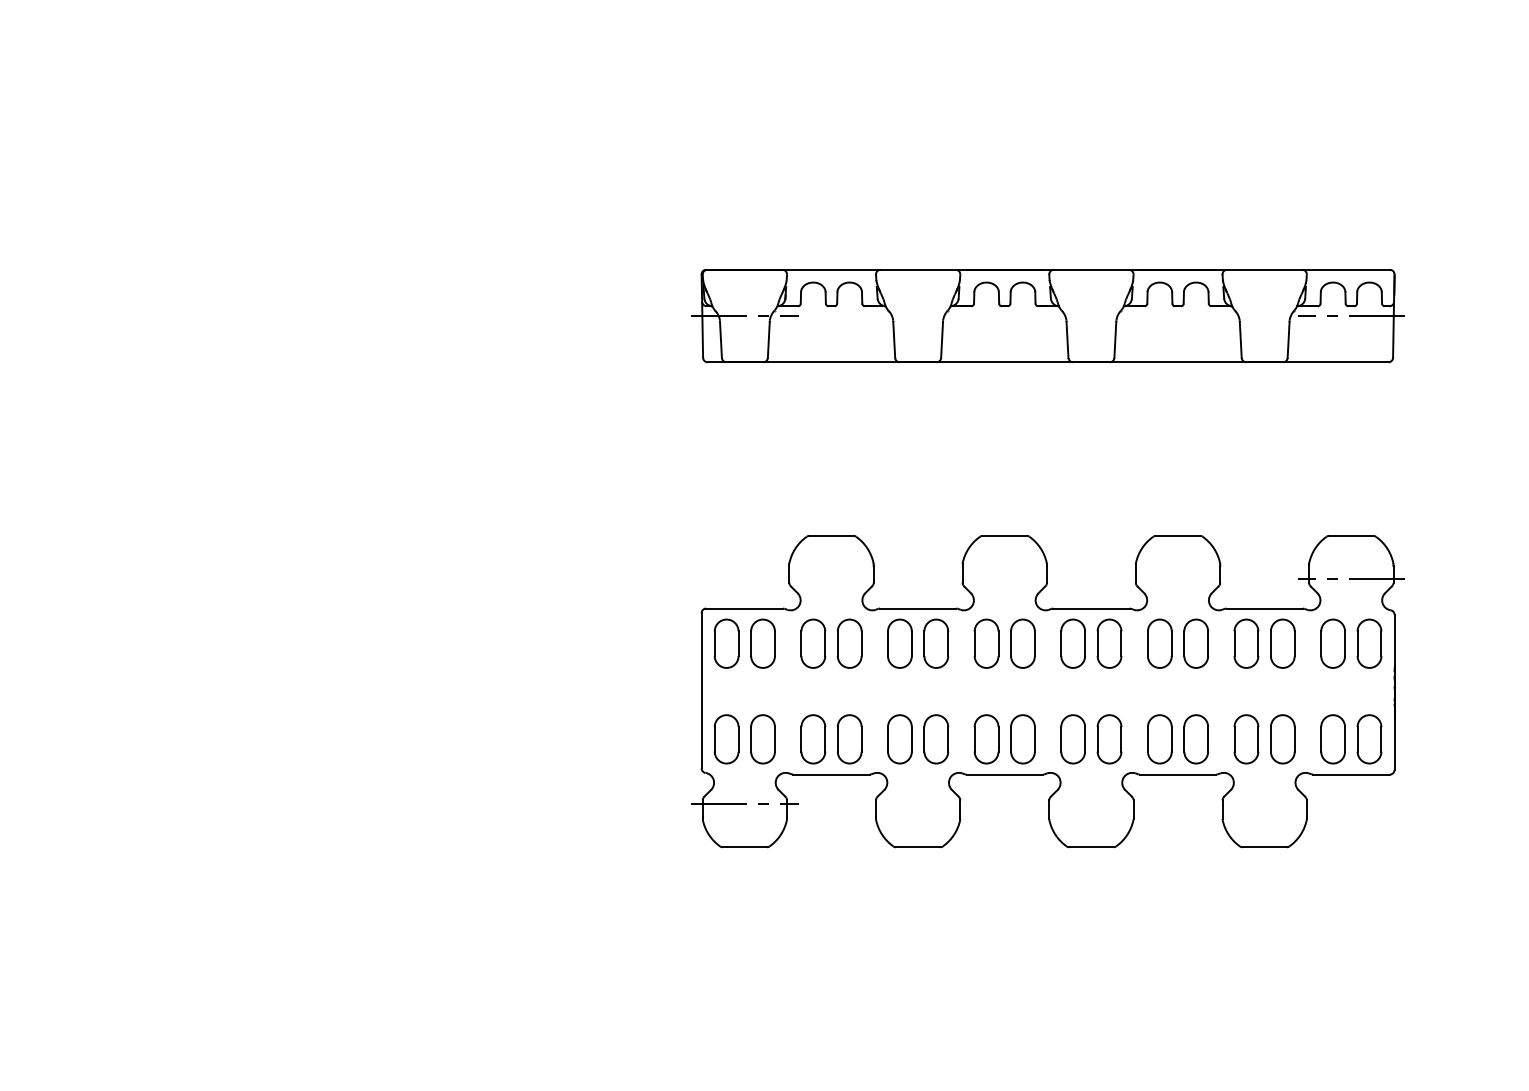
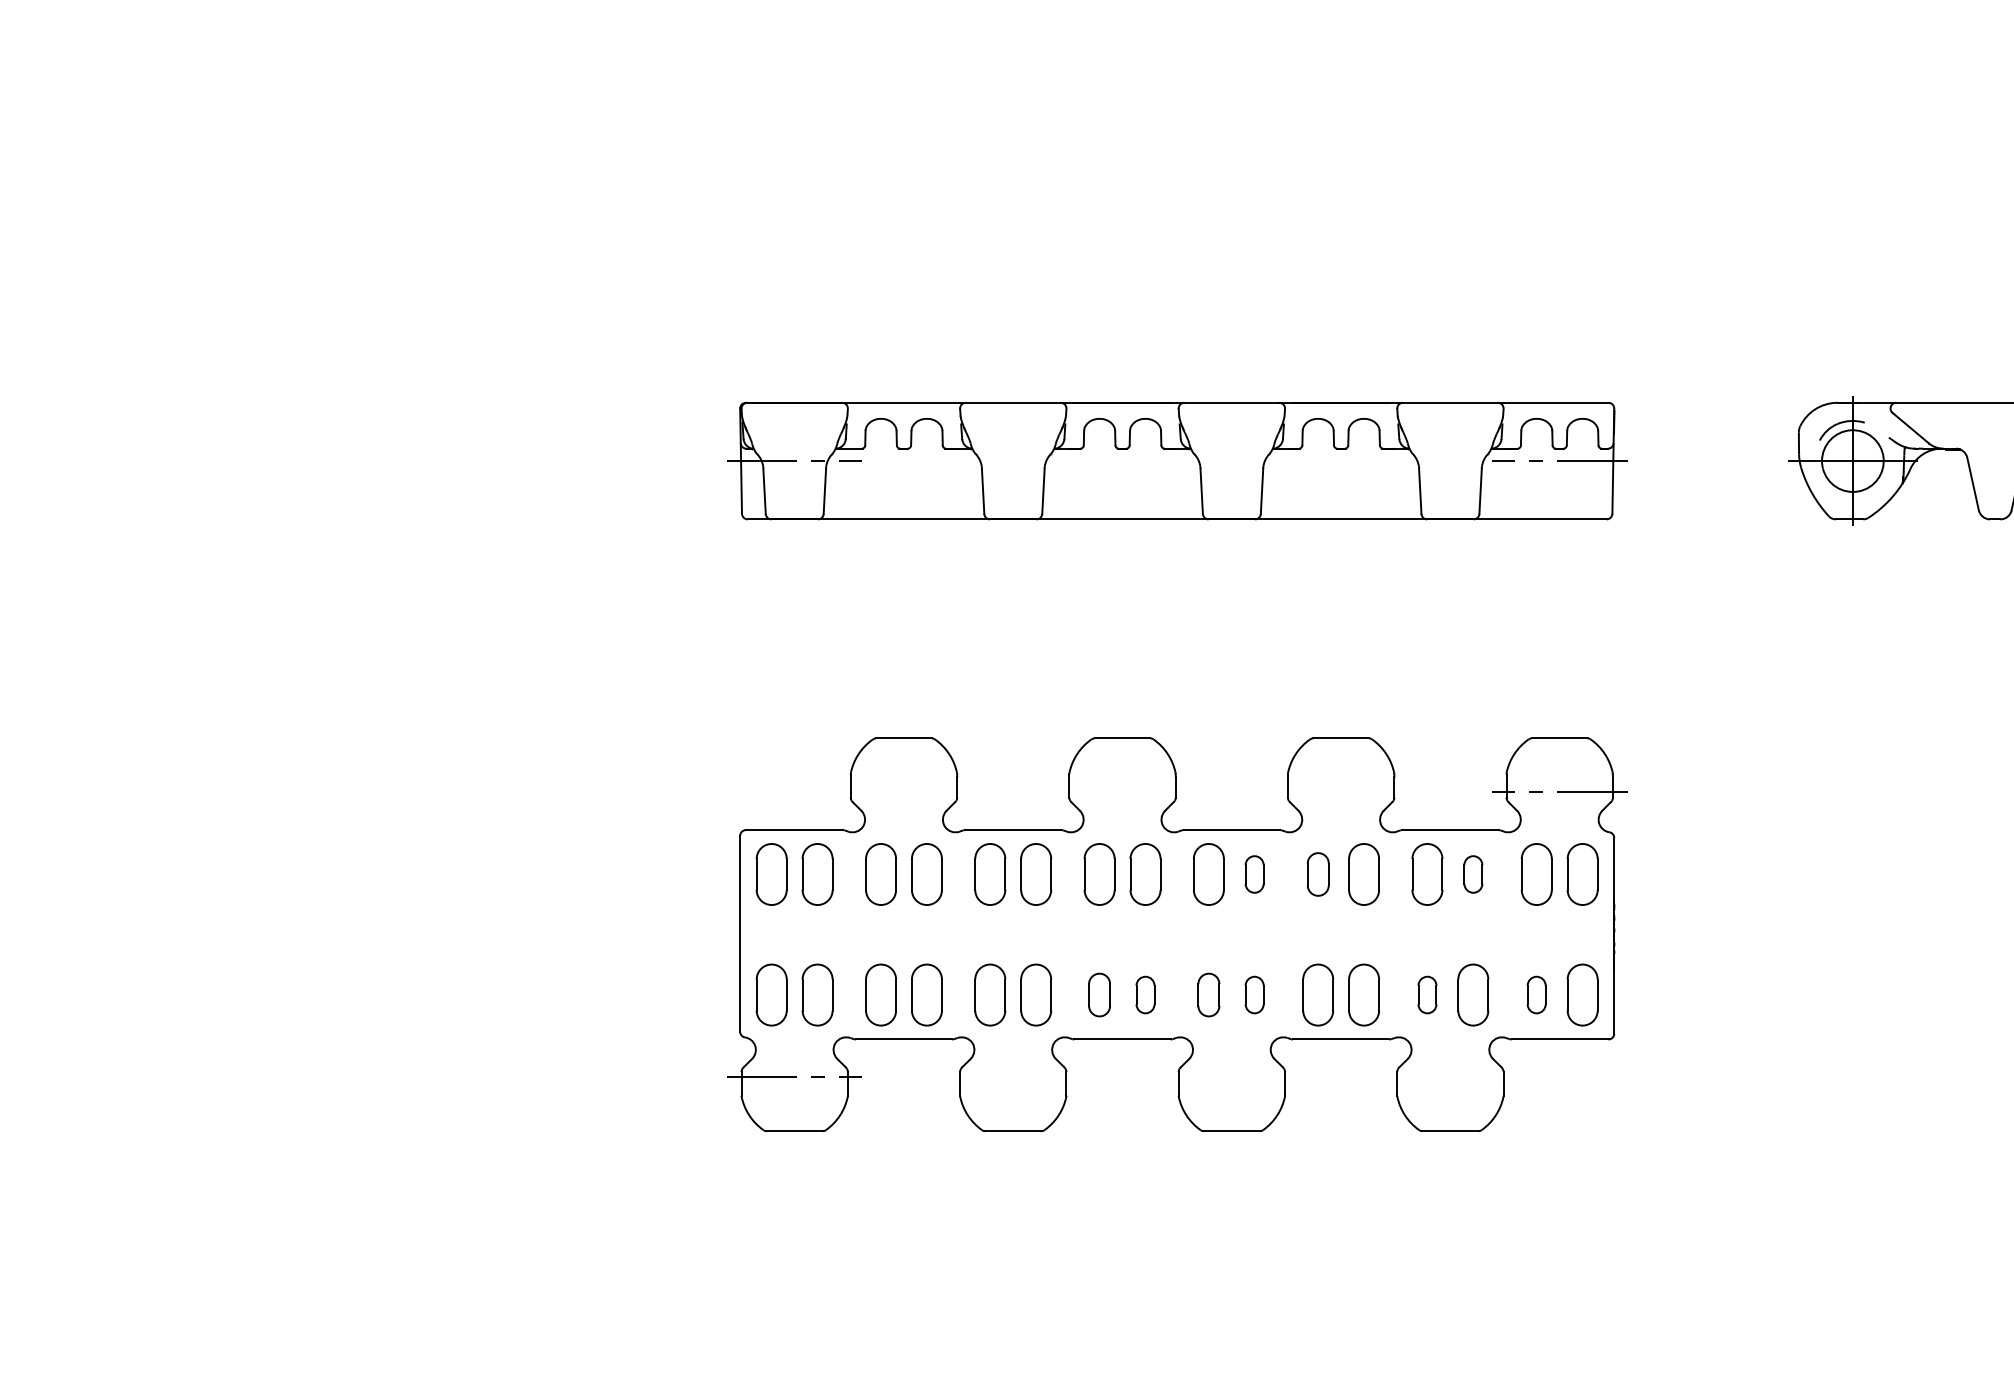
part: (1109, 643) -> (1254, 874), size x0.6
part: (1160, 643) -> (1318, 874), size x0.7
part: (1282, 643) -> (1473, 874), size x0.6
part: (986, 738) -> (1099, 994), size x0.7
part: (1022, 738) -> (1145, 994), size x0.6
part: (1072, 738) -> (1208, 994), size x0.7
part: (1109, 738) -> (1254, 994), size x0.6
part: (1246, 738) -> (1427, 994), size x0.6
part: (1332, 738) -> (1536, 994), size x0.6

